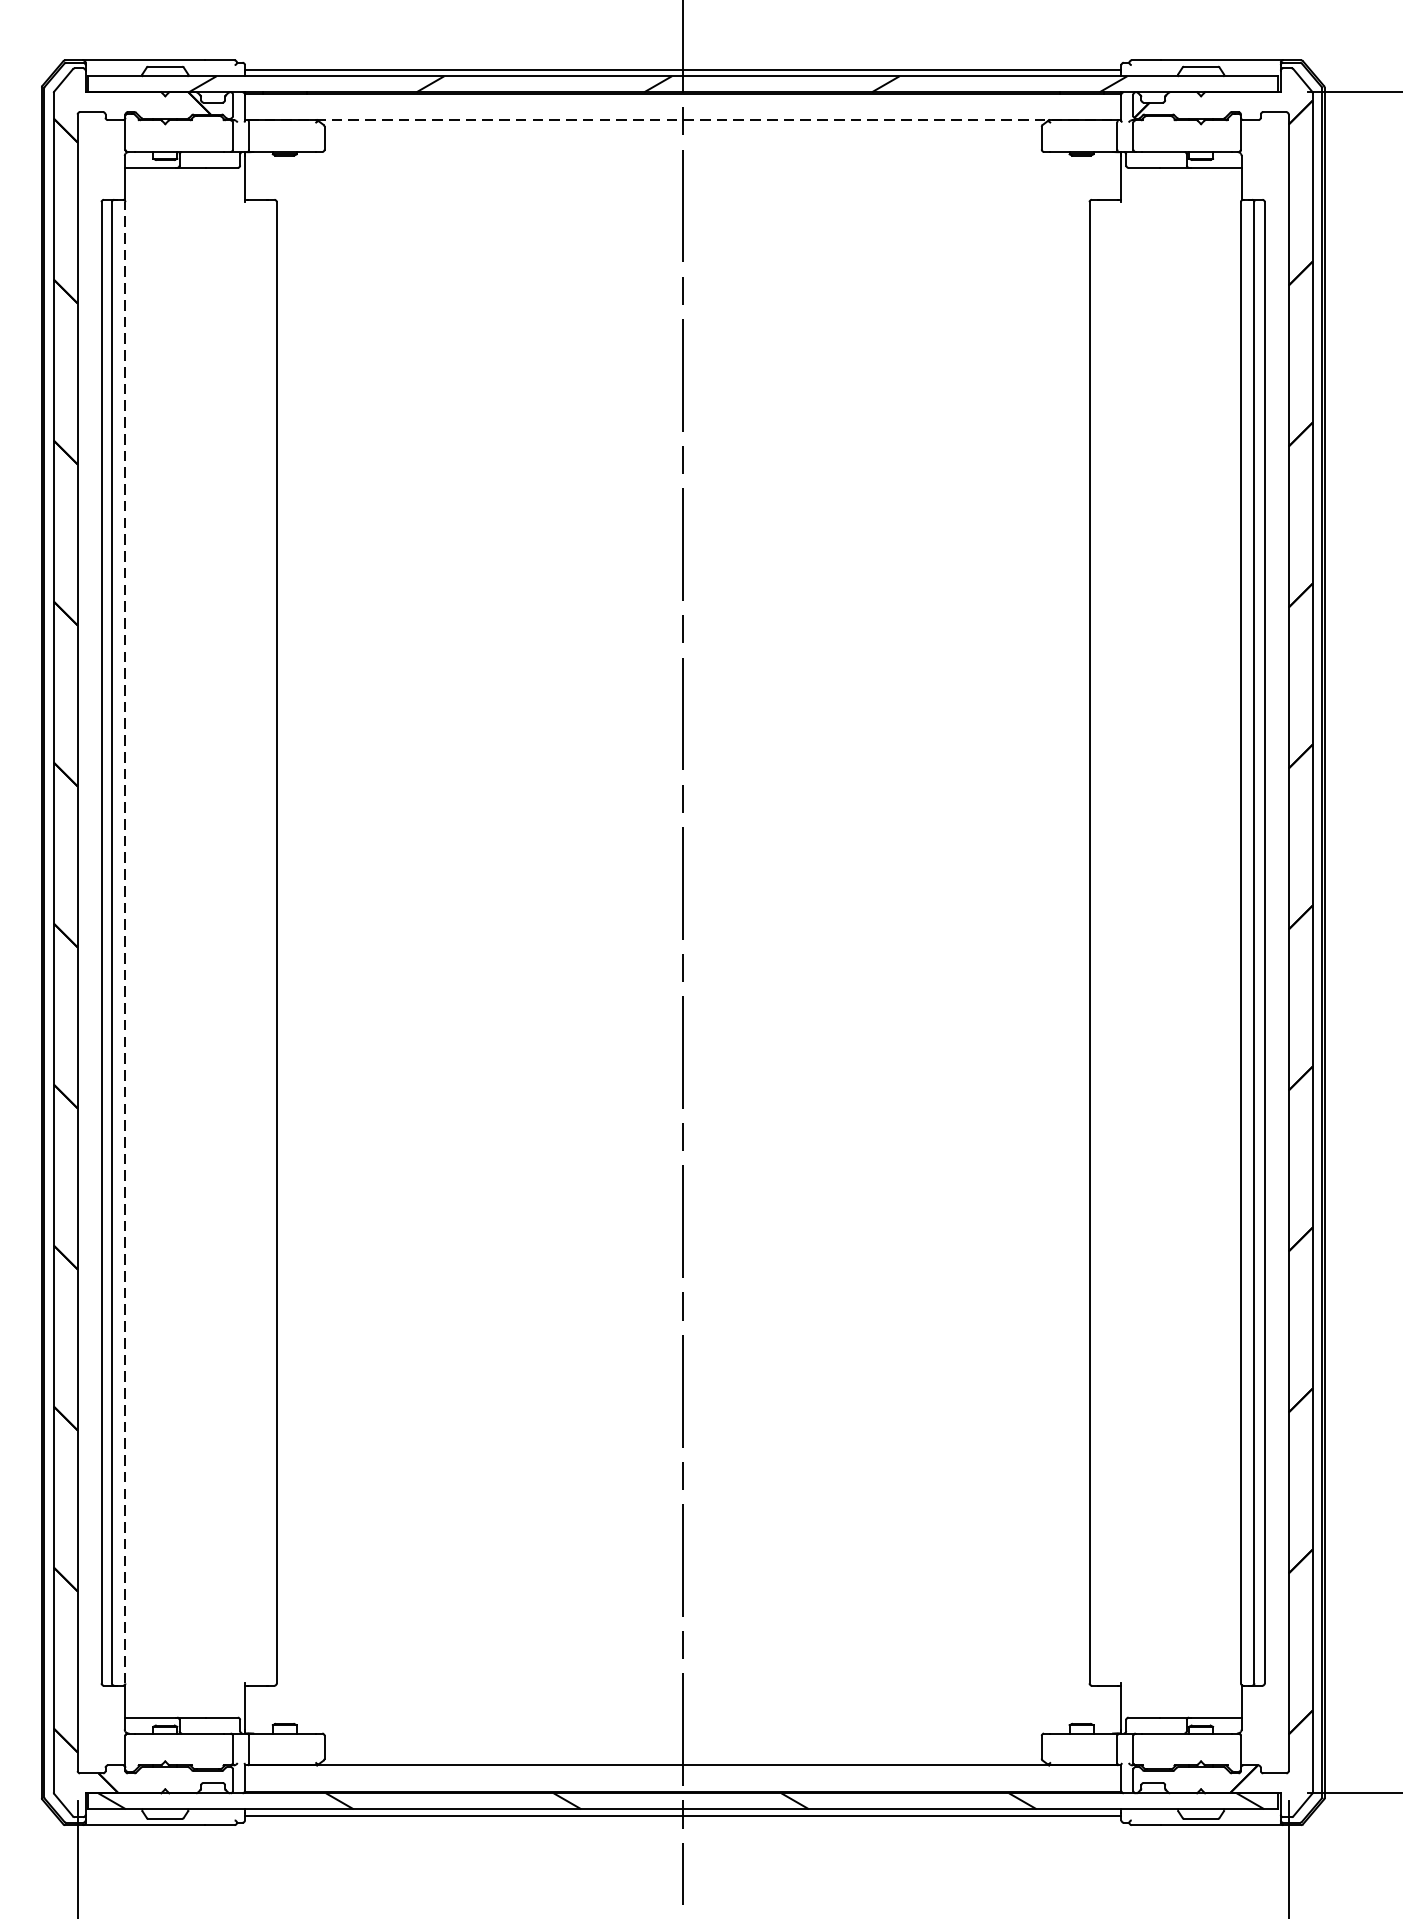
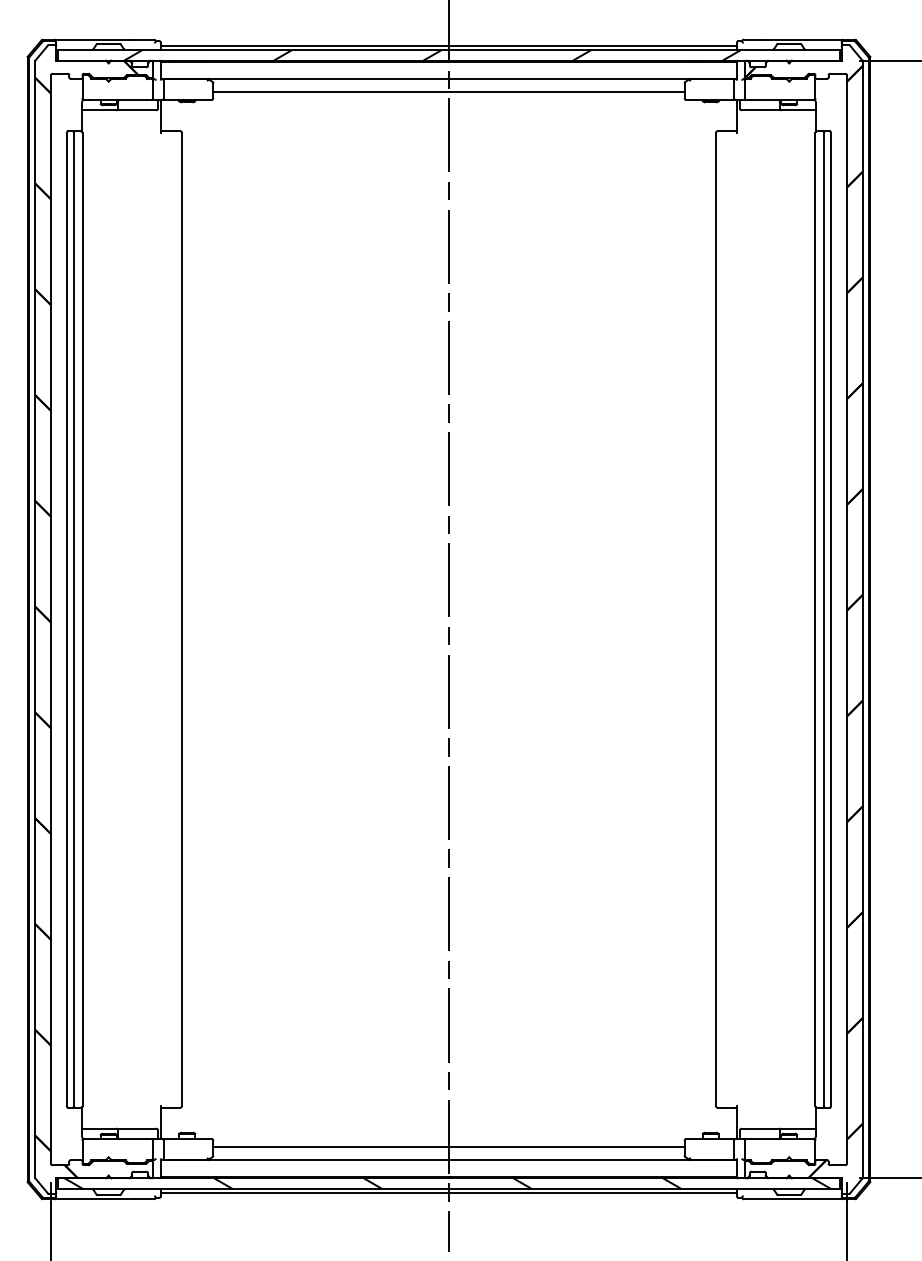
line: (682, 119) -> (448, 78), dashed -> solid
line: (682, 140) -> (448, 92), added
line: (125, 942) -> (82, 619), dashed -> solid
line: (682, 1744) -> (448, 1146), added

